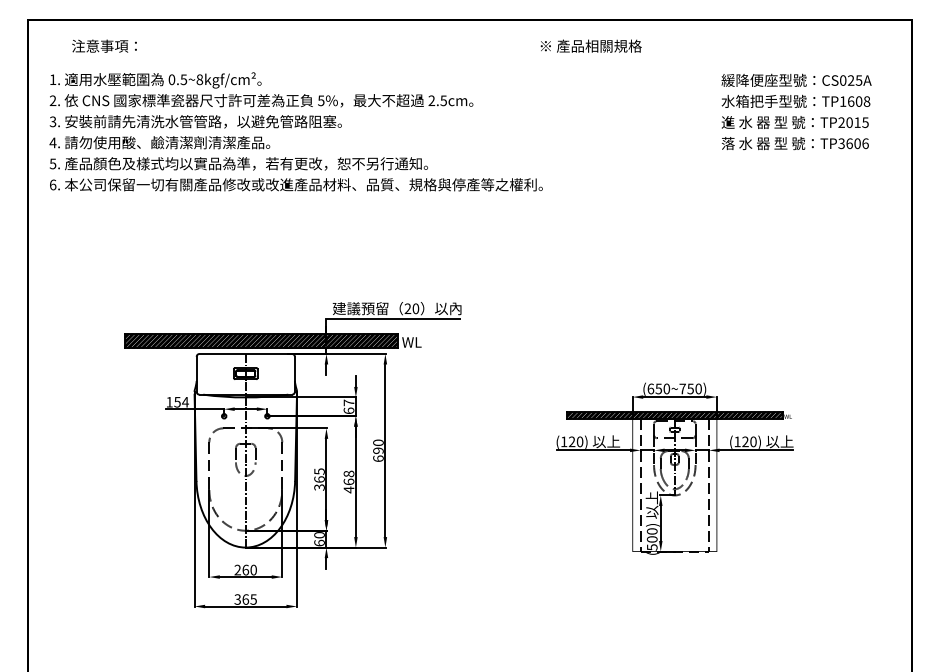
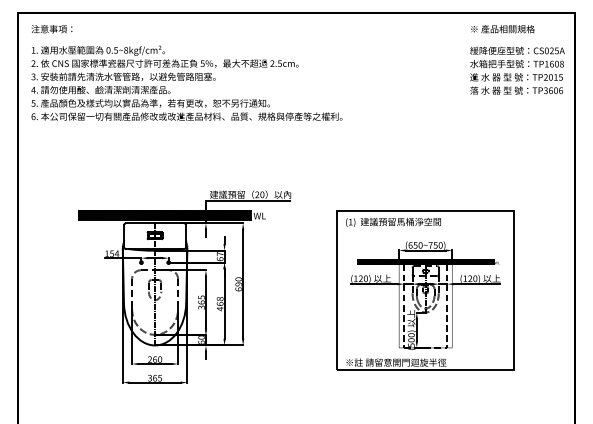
text: (103, 46) -> (51, 29), moved
text: (590, 46) -> (502, 29), moved
text: (796, 111) -> (517, 70), moved
part: (674, 460) -> (425, 290), added

